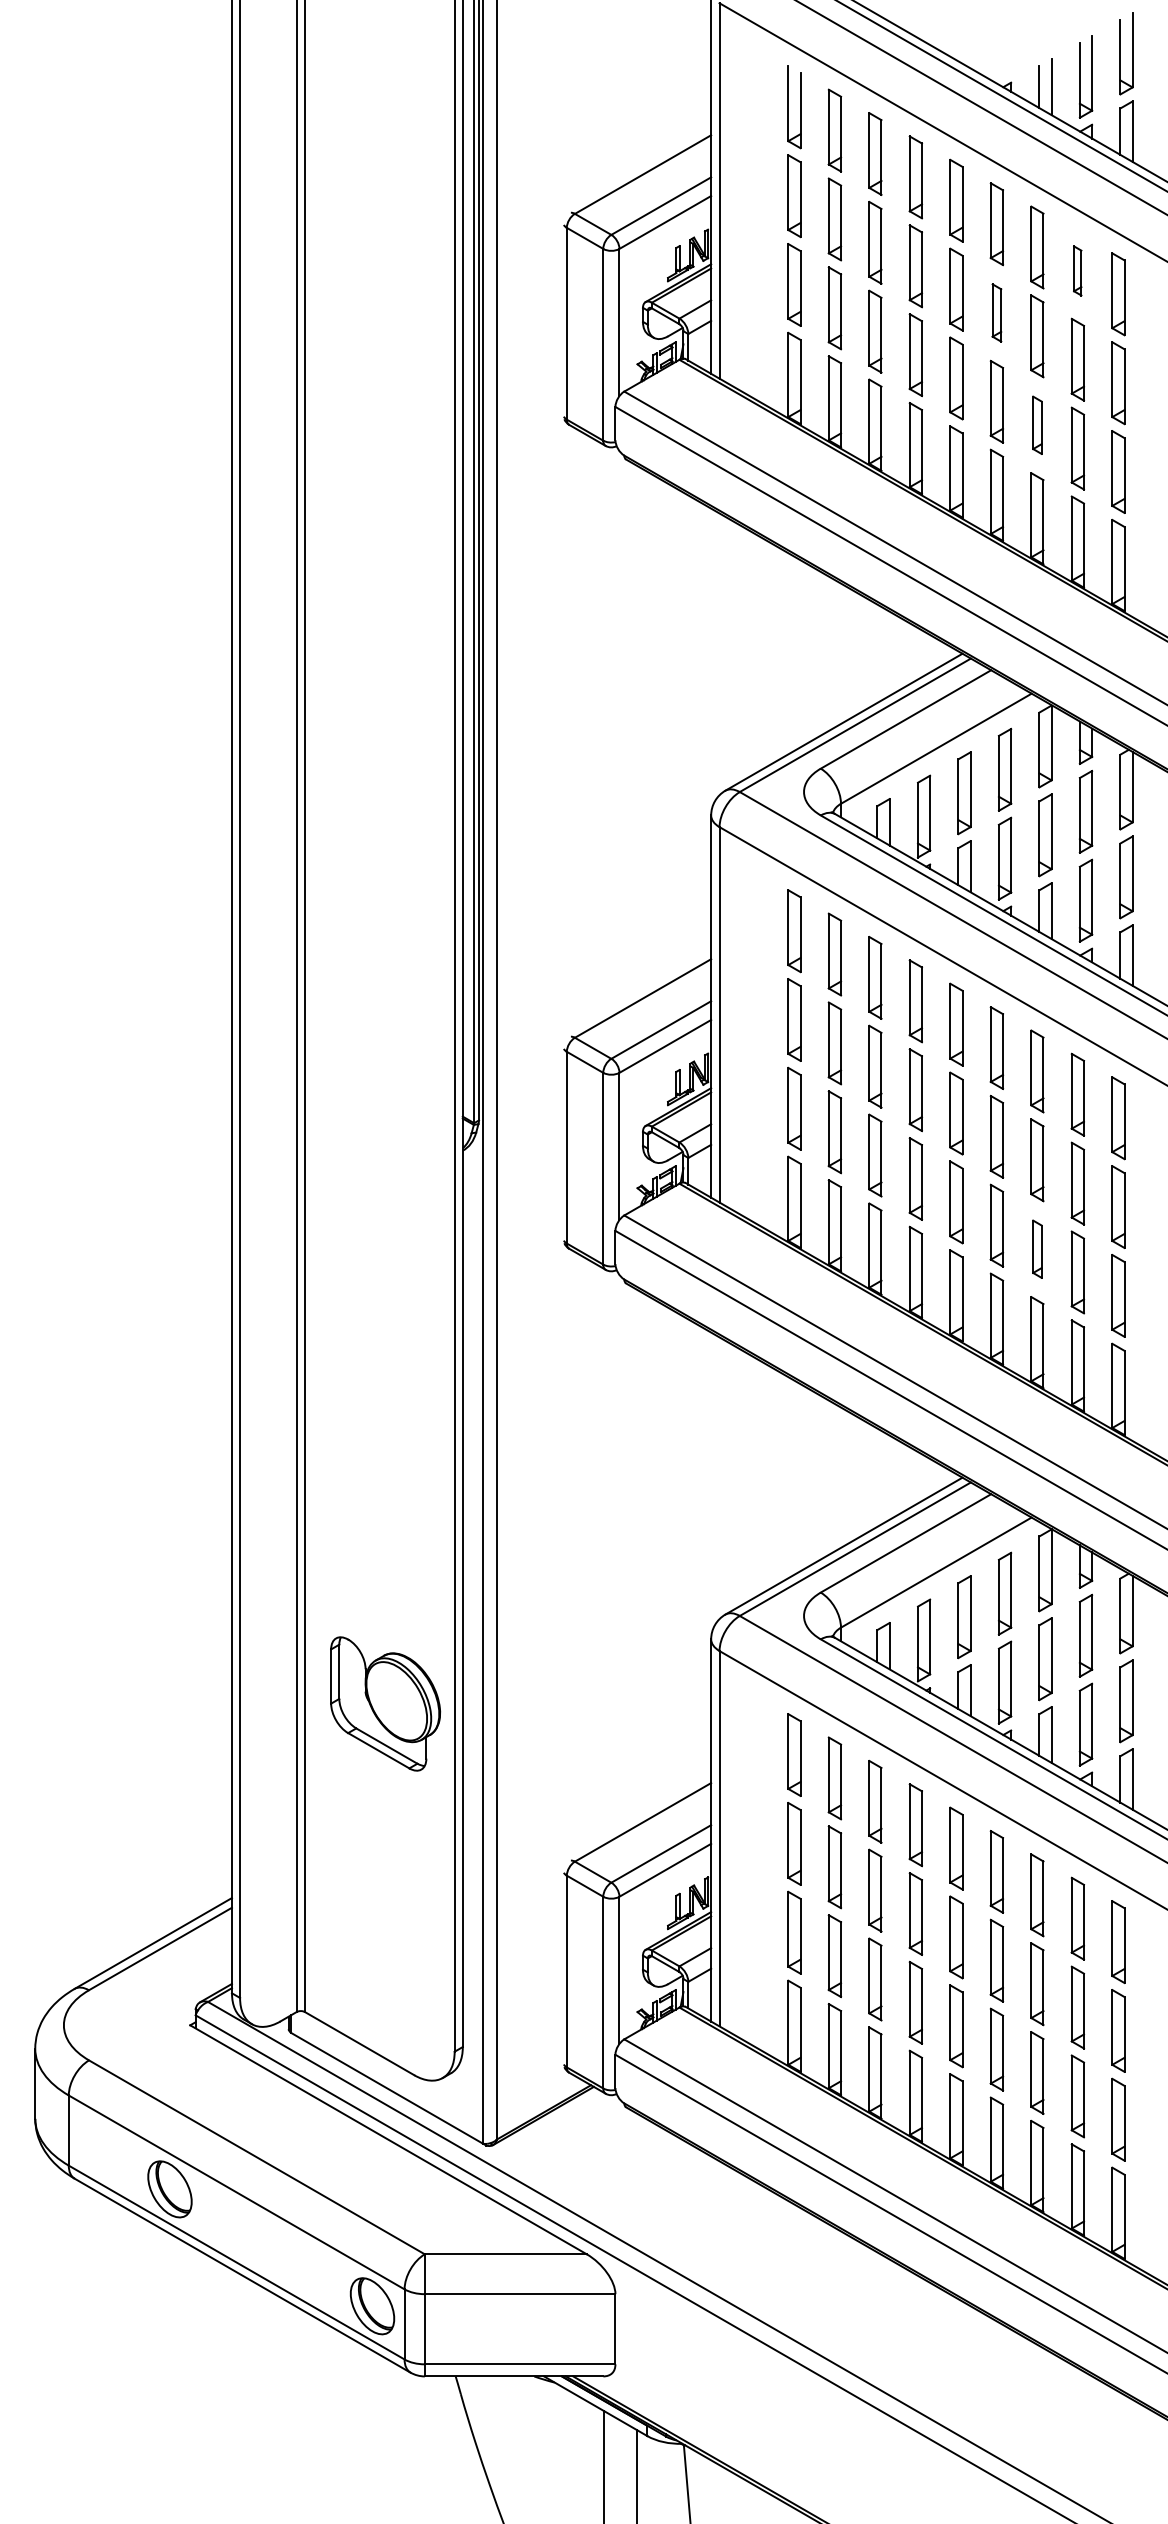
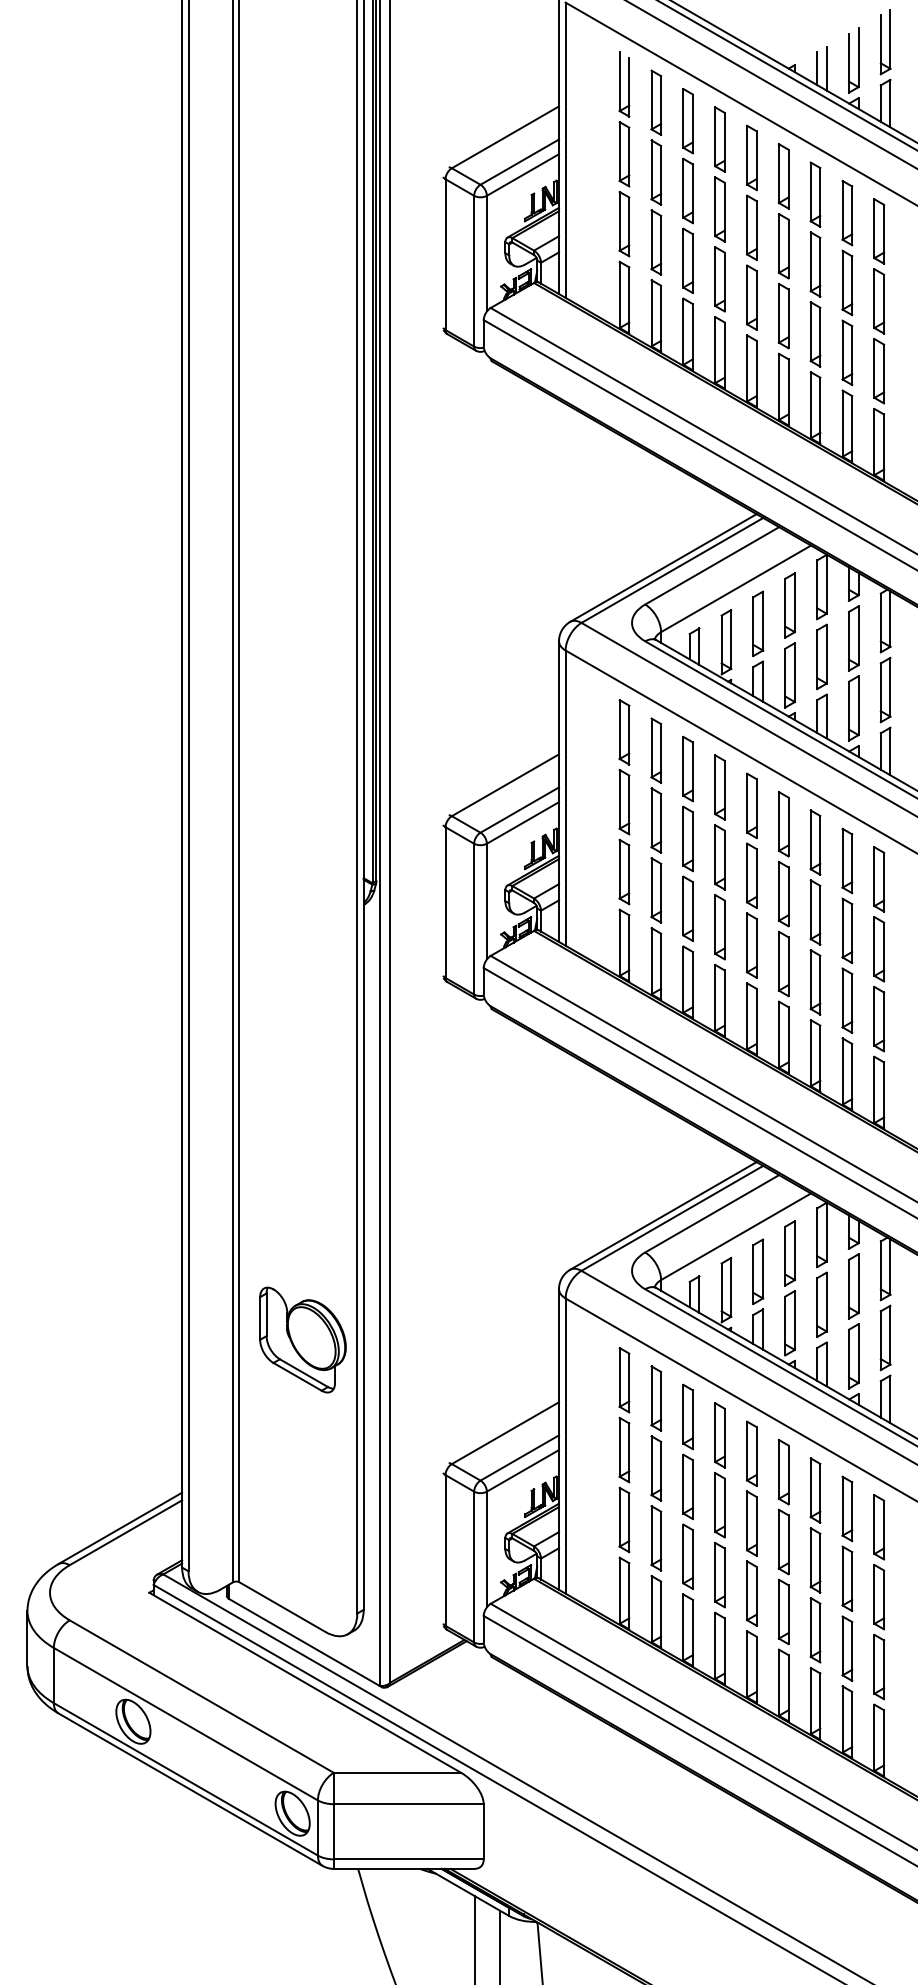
part: (1077, 270) -> (847, 212), size x1.67
part: (996, 312) -> (783, 245), size x1.43
part: (1037, 425) -> (815, 334), size x1.43
part: (1037, 1249) -> (815, 982), size x1.43

